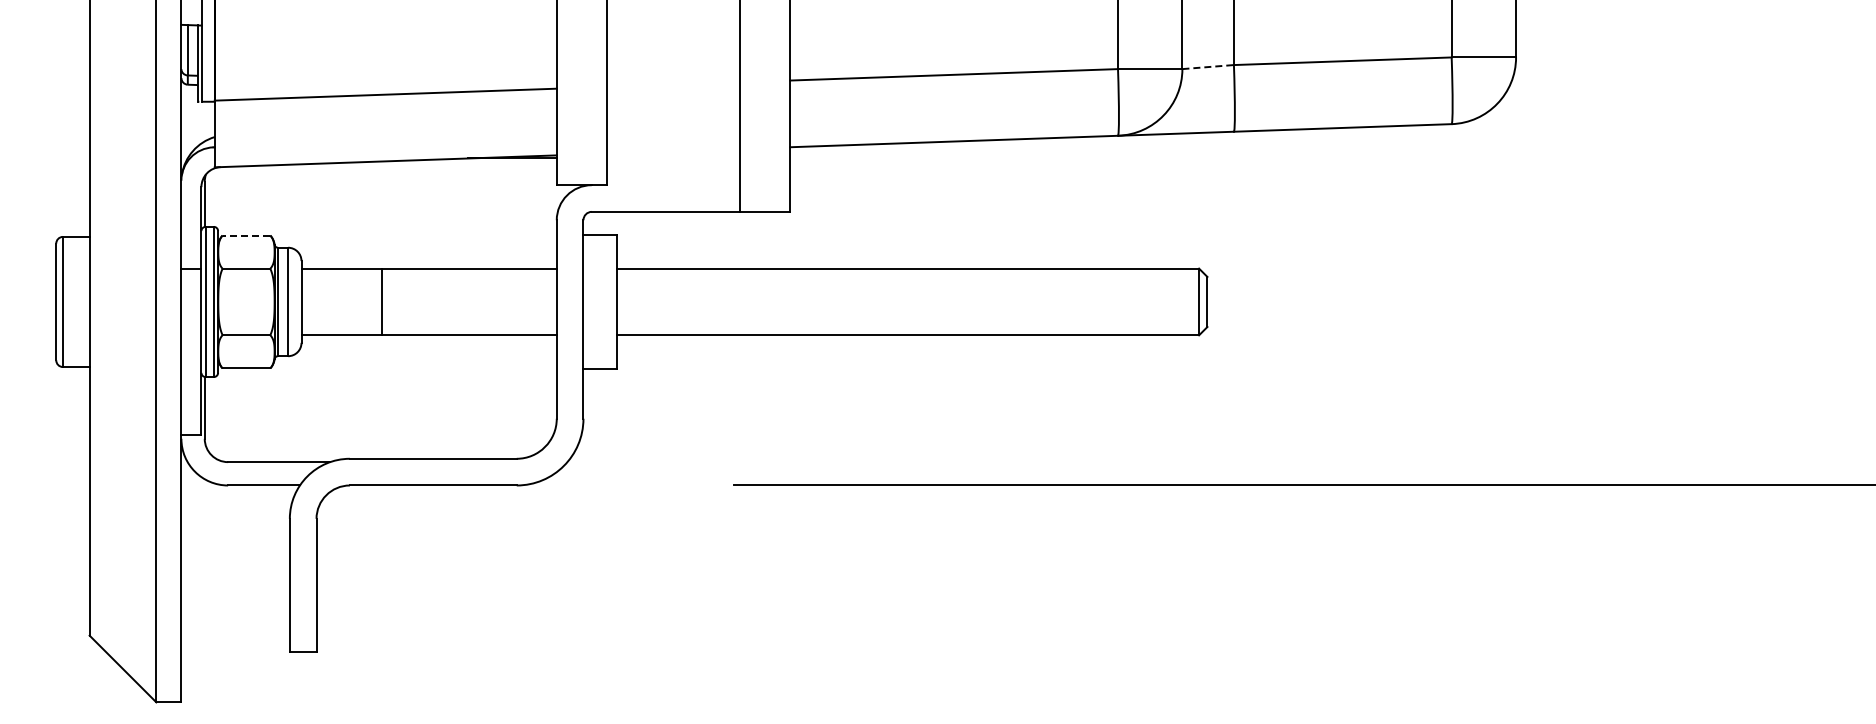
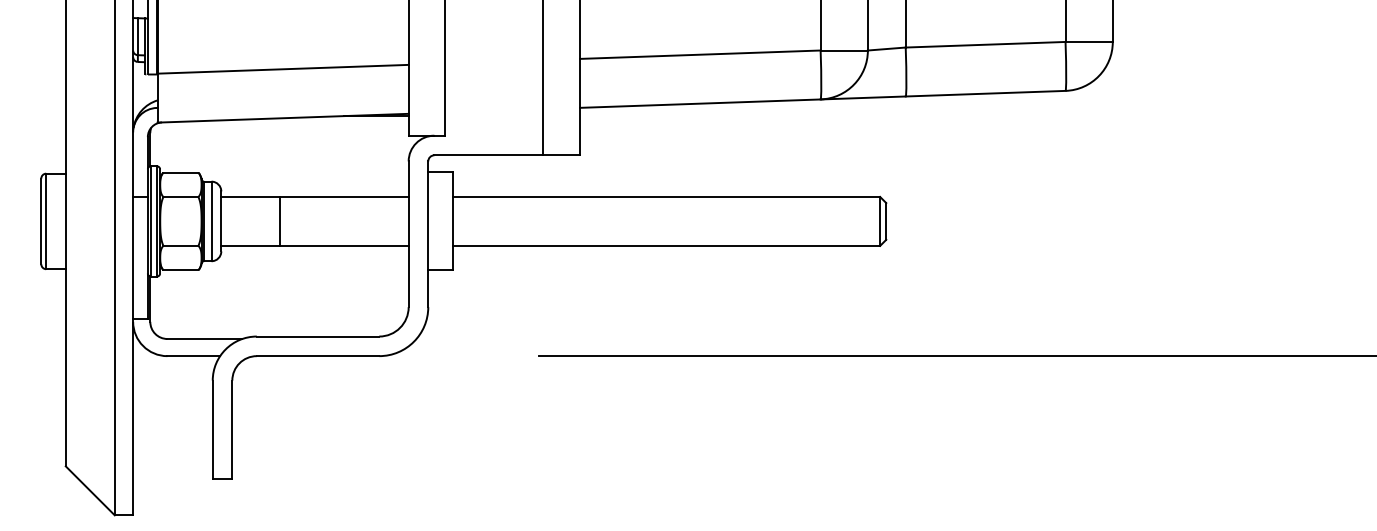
line: (1208, 67) -> (887, 49), dashed -> solid
line: (246, 235) -> (180, 172), dashed -> solid

